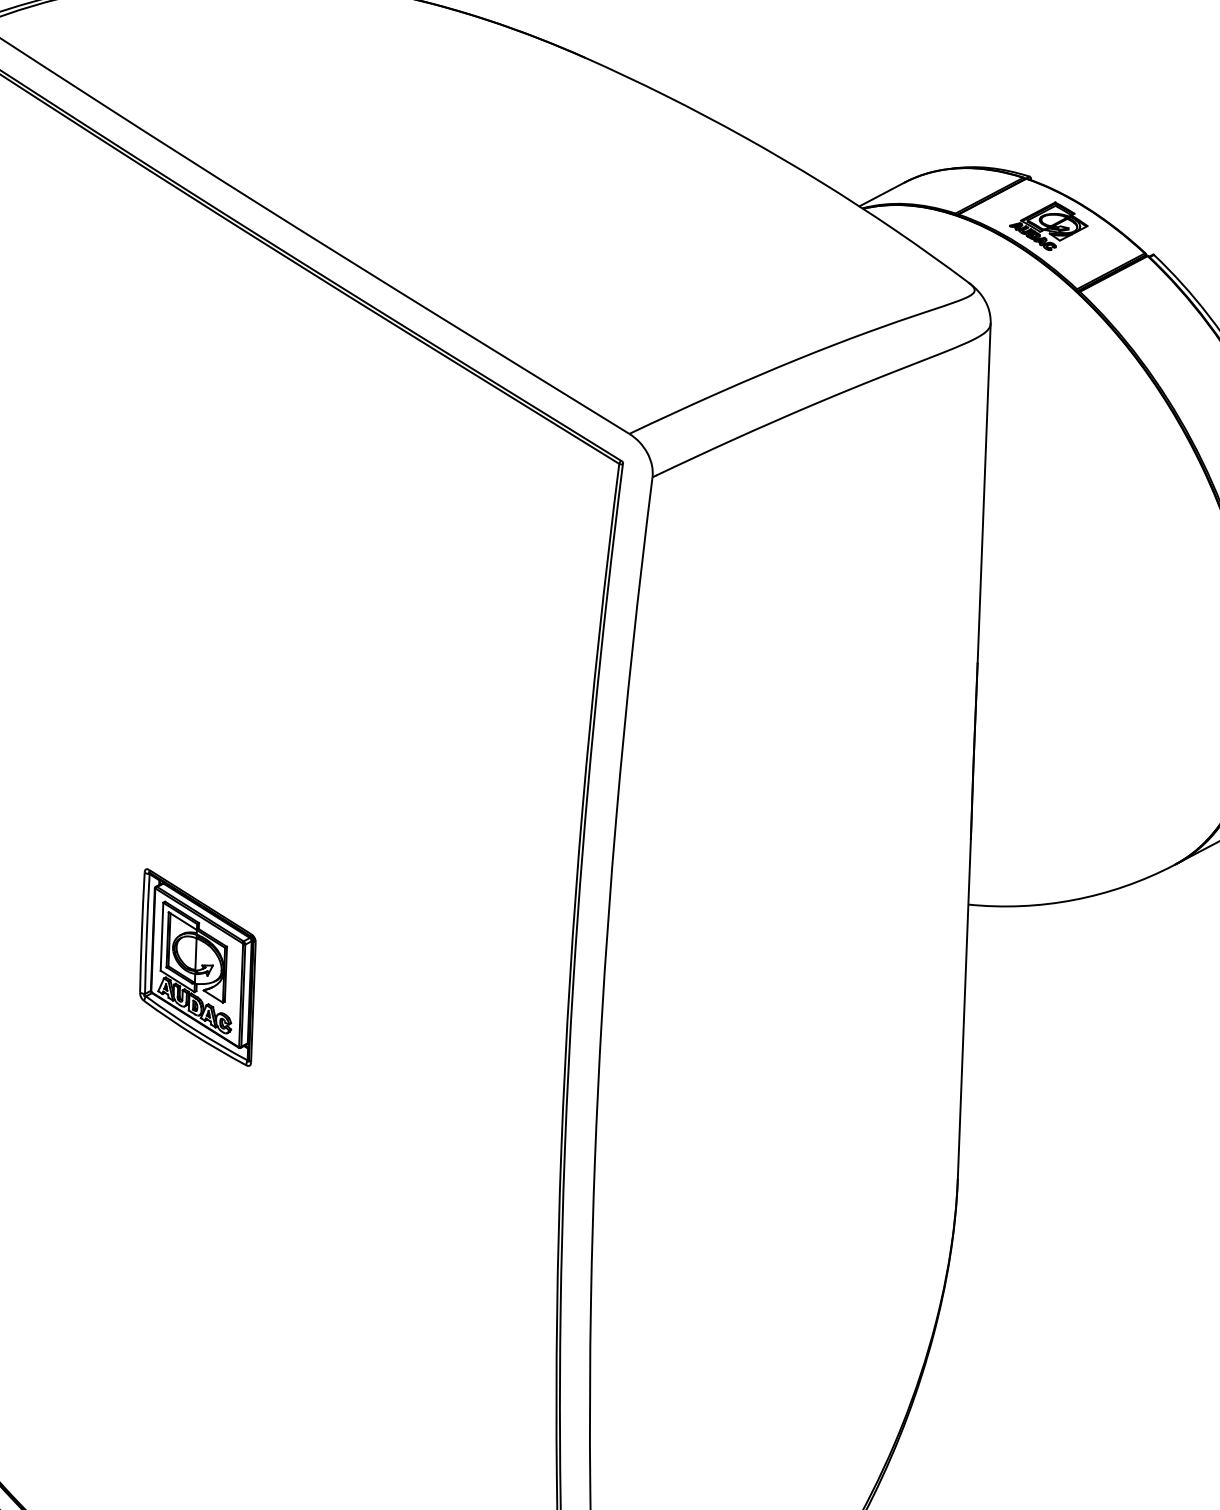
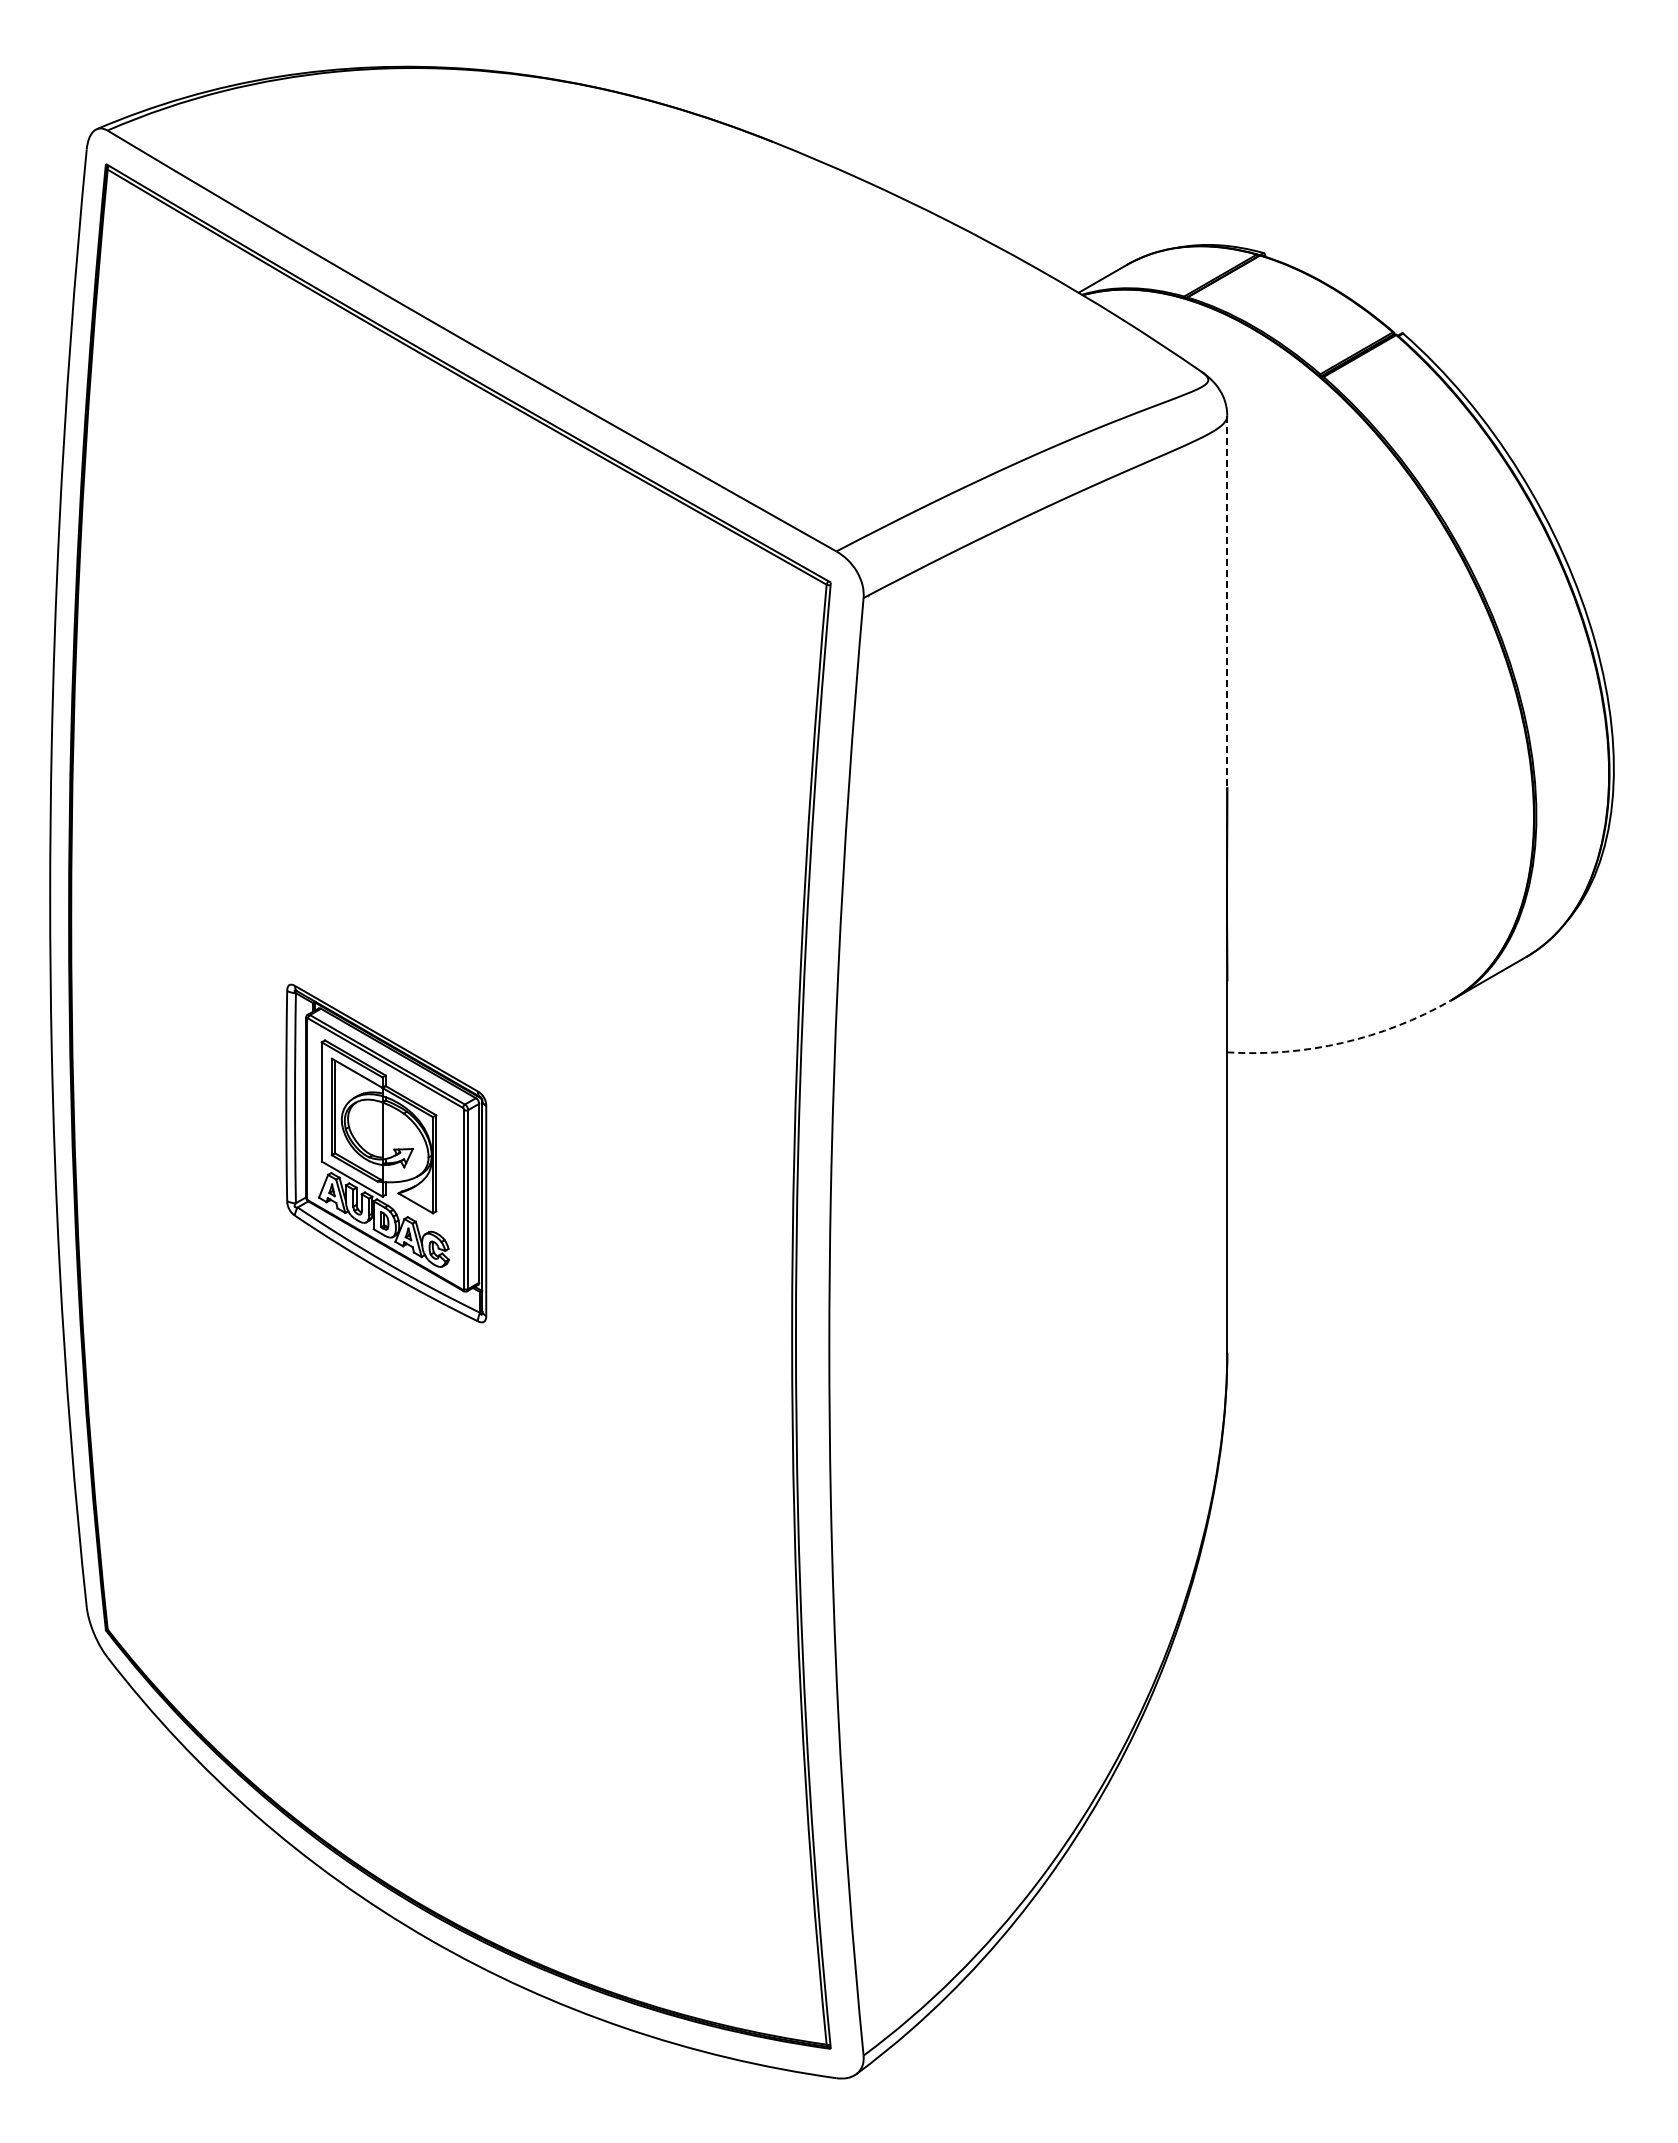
part: (1048, 226) -> (1286, 306), removed
line: (984, 493) -> (1227, 601), solid -> dashed
arc: (1073, 899) -> (1342, 1042), solid -> dashed
part: (197, 967) -> (386, 1153), size x1.6

